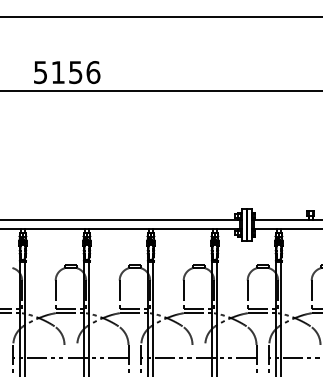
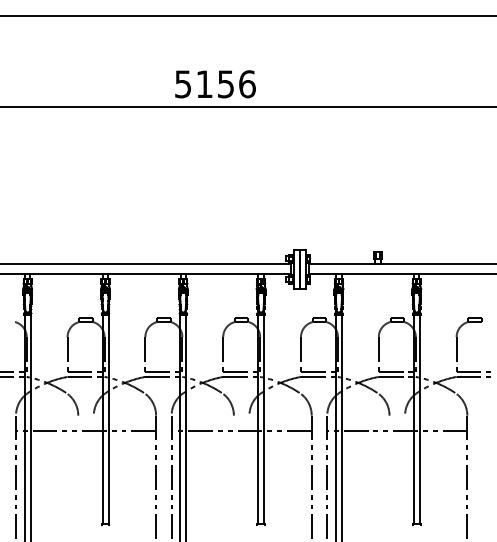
text: (67, 72) -> (215, 84), moved

